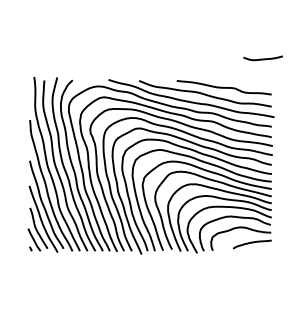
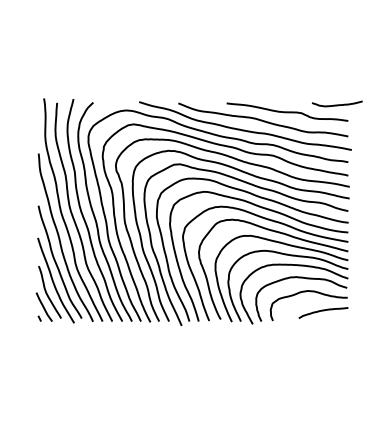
curve: (262, 58) -> (336, 104), moved

